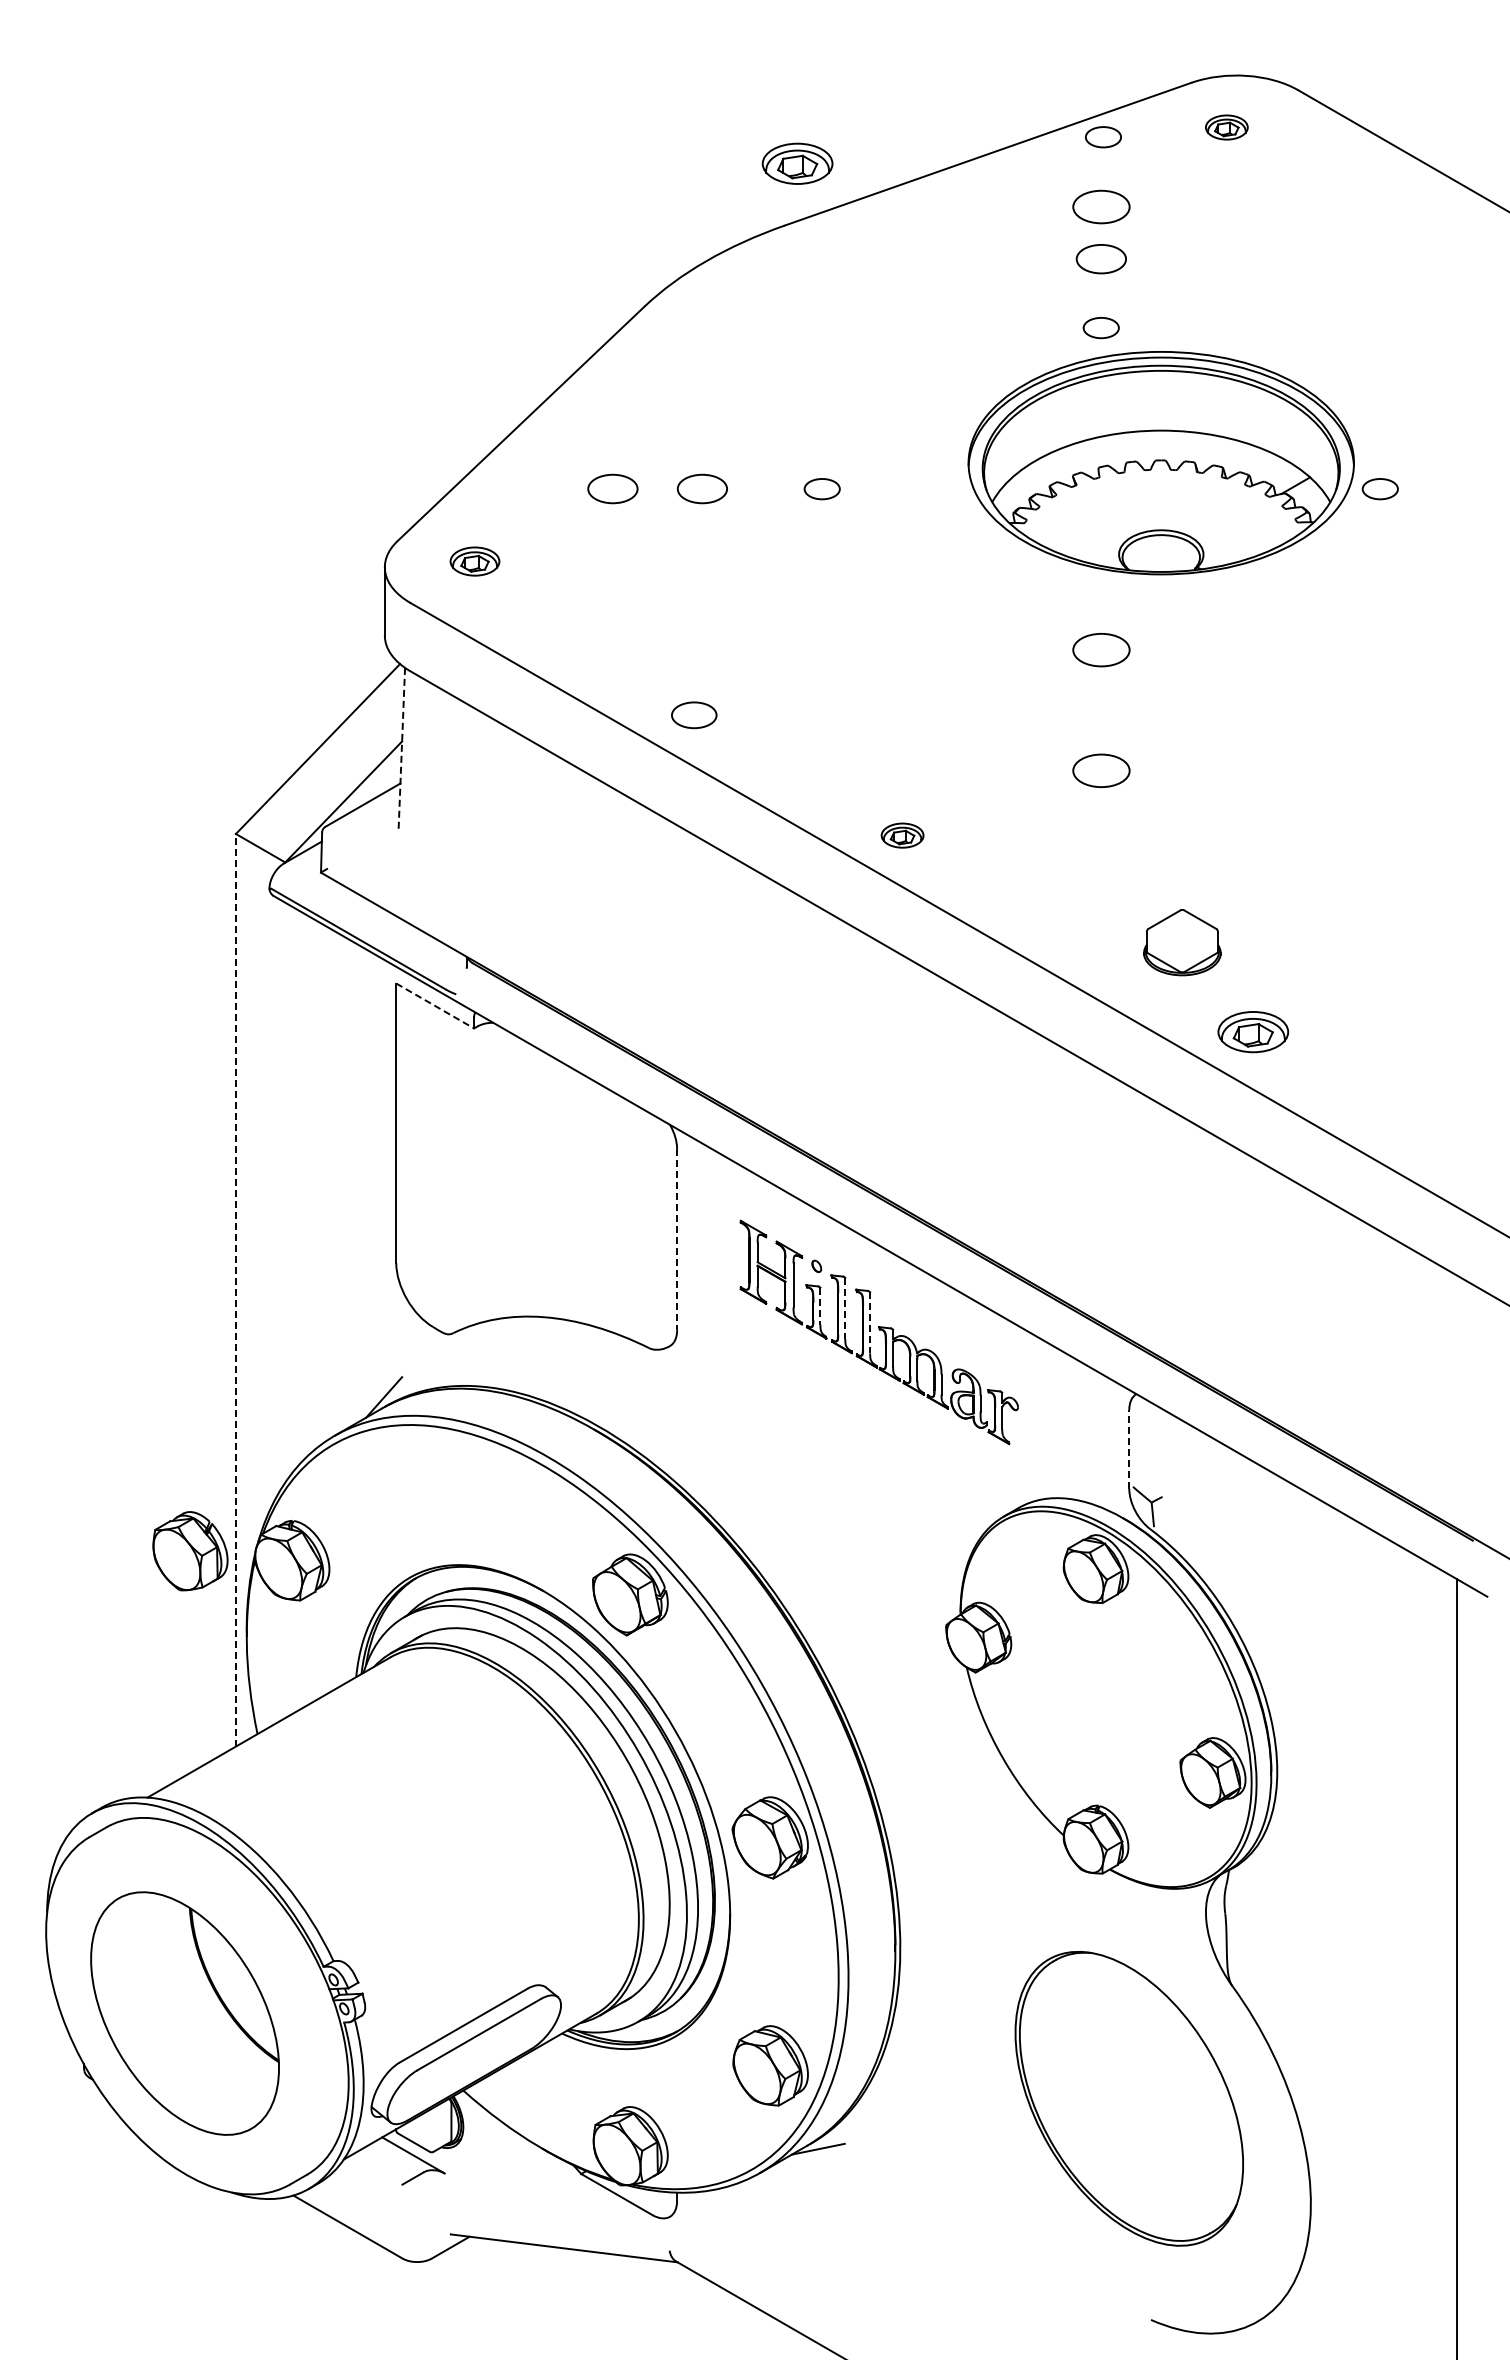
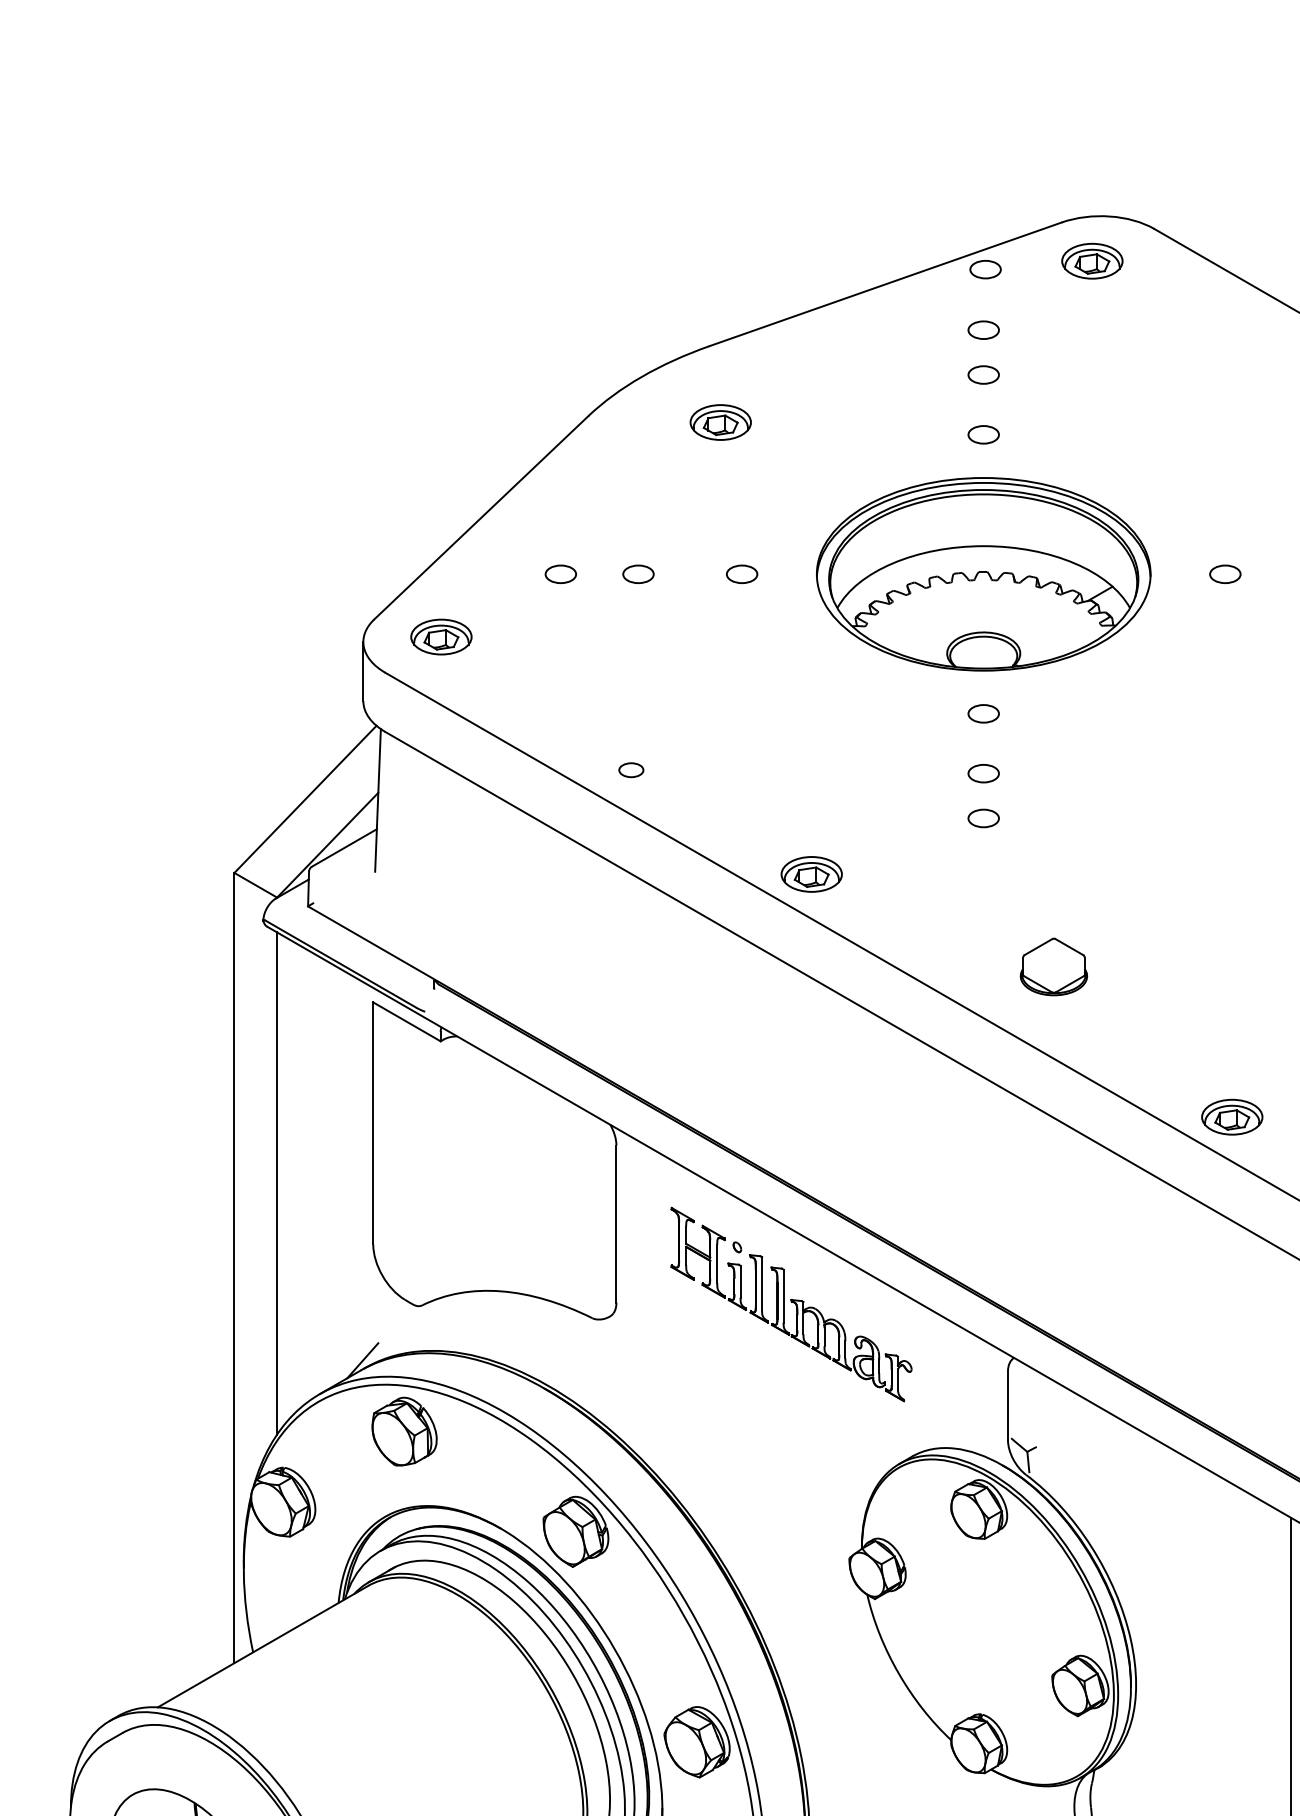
part: (1226, 127) -> (1092, 261), size x1.67
part: (797, 163) -> (720, 422), moved
part: (1100, 207) -> (983, 330), size x0.62
part: (1100, 258) -> (983, 374), size x0.71
part: (1160, 463) -> (983, 574), moved
part: (612, 489) -> (560, 574), size x0.71
part: (702, 489) -> (638, 574), size x0.71
part: (474, 561) -> (440, 636), size x1.43
part: (1100, 650) -> (983, 714), size x0.62
part: (694, 715) -> (631, 770), size x0.62
part: (1100, 719) -> (983, 773), added
line: (401, 750) -> (377, 800), dashed -> solid
part: (1100, 771) -> (983, 818), size x0.62
part: (902, 835) -> (811, 874), size x1.67
line: (435, 1006) -> (407, 1022), dashed -> solid
part: (1253, 1032) -> (1232, 1117), moved
line: (285, 1192) -> (277, 1183), added
line: (677, 1239) -> (616, 1224), dashed -> solid
line: (235, 1289) -> (234, 1267), dashed -> solid
line: (820, 1306) -> (740, 1282), dashed -> solid
line: (845, 1308) -> (762, 1283), dashed -> solid
line: (870, 1322) -> (783, 1295), dashed -> solid
line: (1129, 1448) -> (1008, 1405), dashed -> solid
part: (190, 1551) -> (404, 1431), moved

